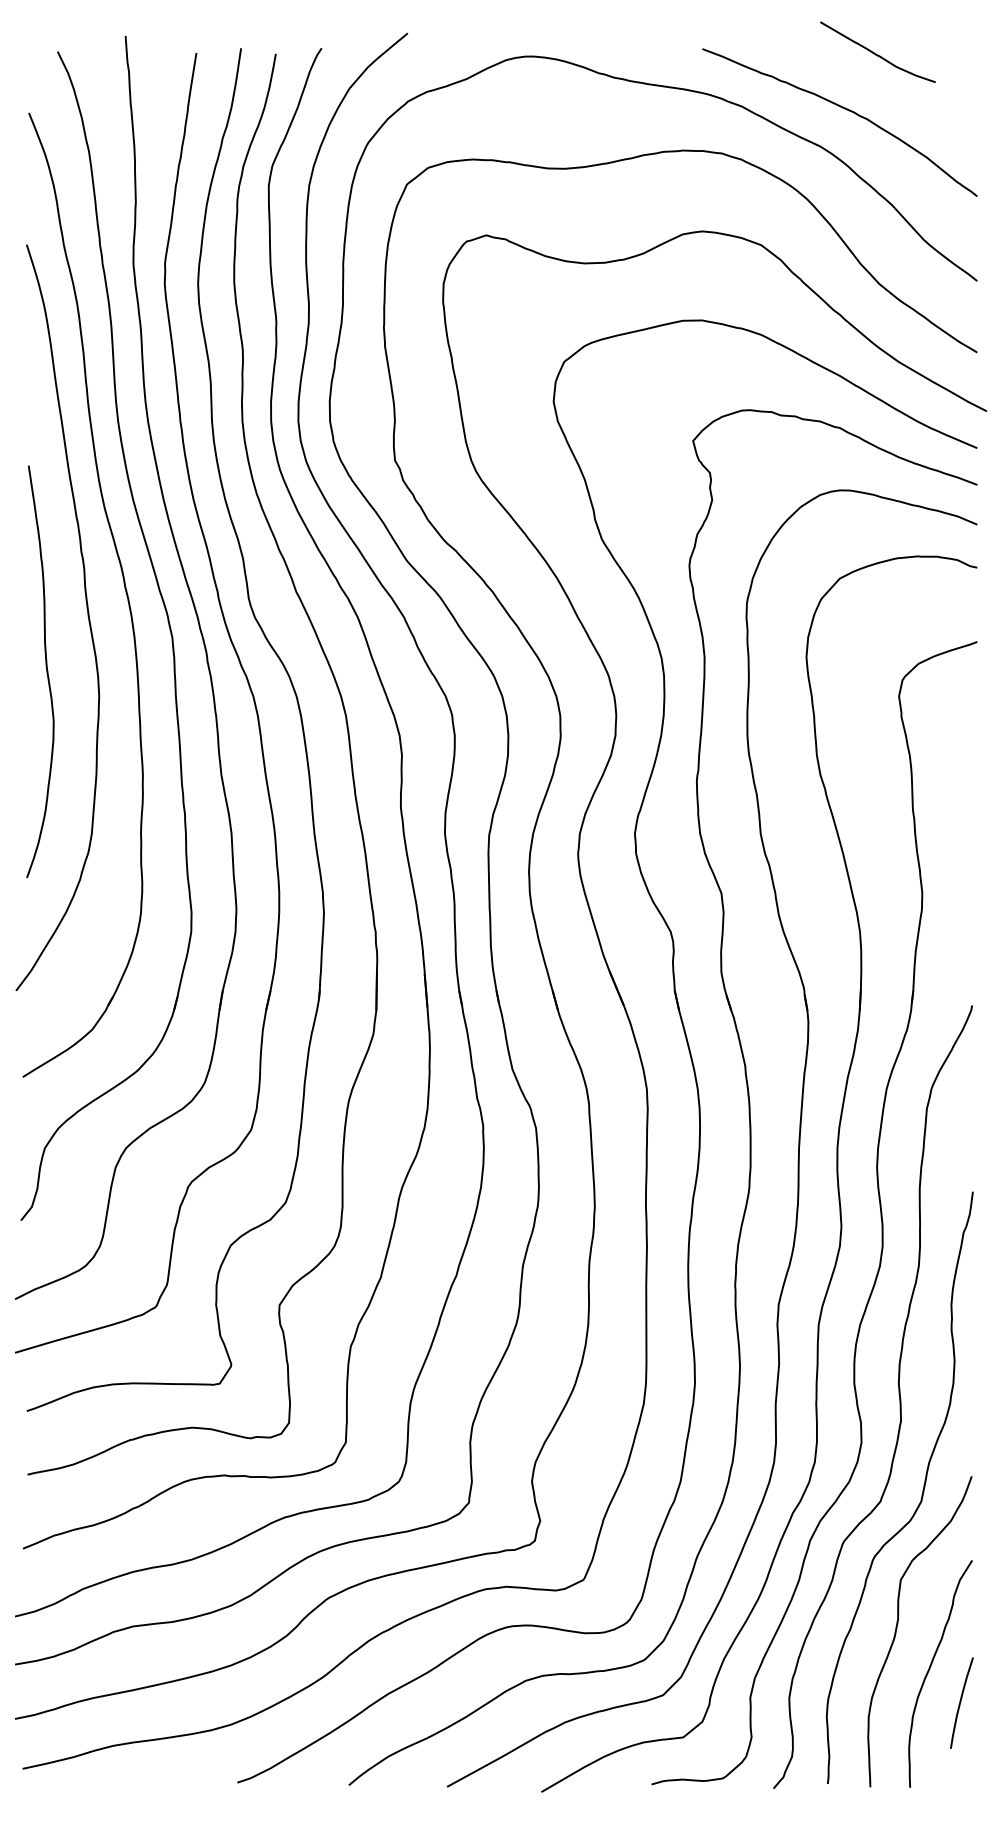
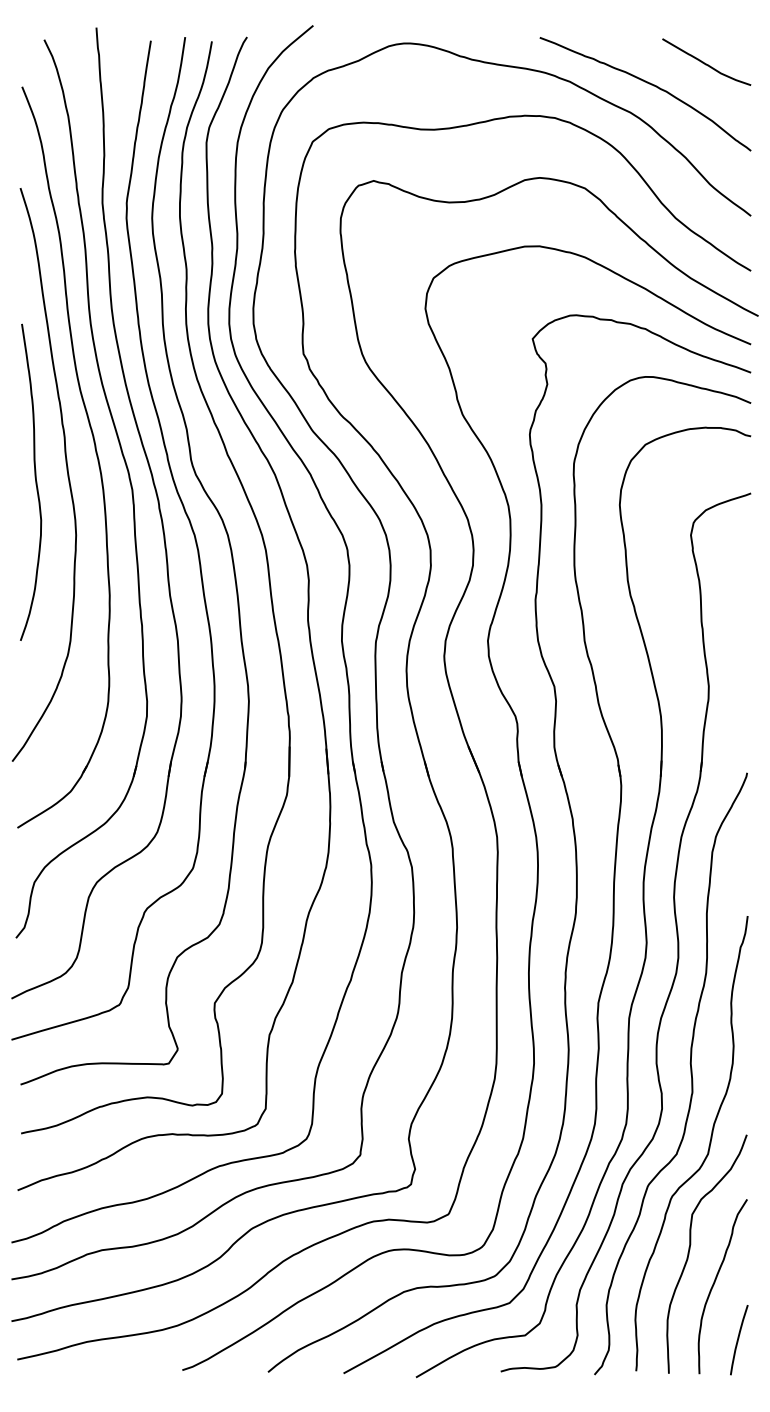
curve: (877, 53) -> (706, 63), moved
curve: (46, 670) -> (35, 481), moved
curve: (960, 1703) -> (738, 1340), moved

